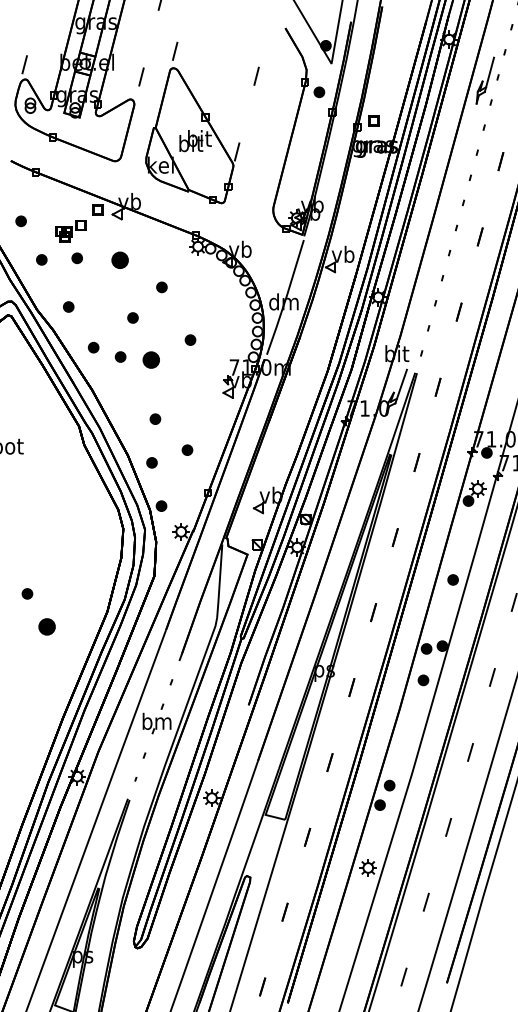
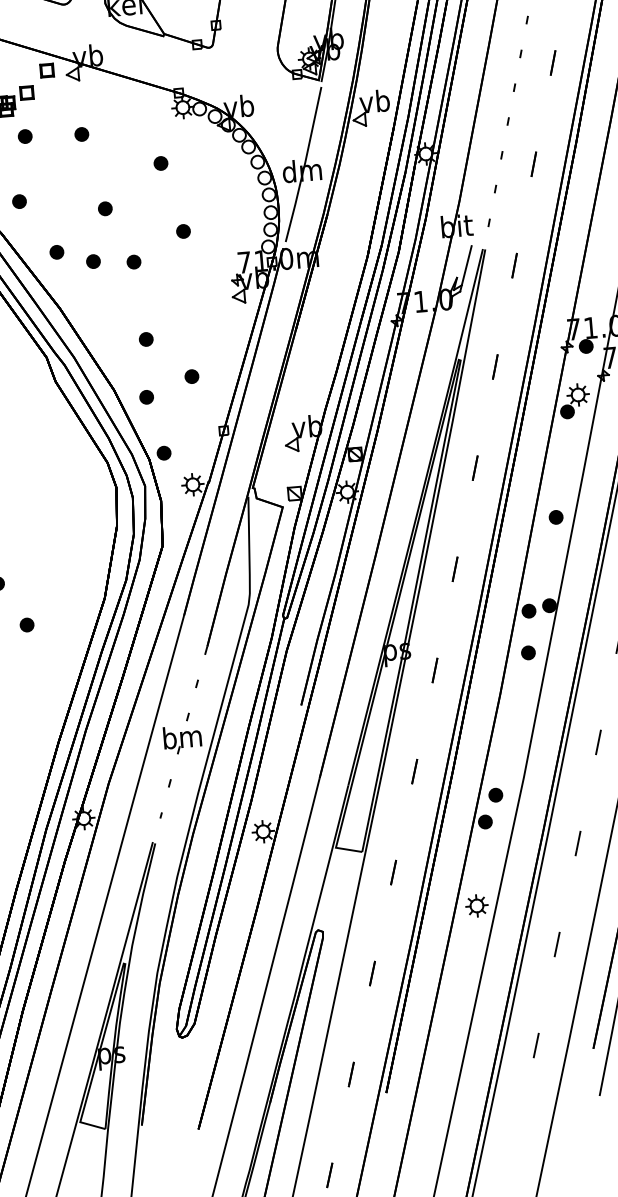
part: (119, 260) -> (81, 134), size x0.62
part: (161, 287) -> (160, 163), moved
part: (150, 359) -> (133, 261), size x0.62
part: (46, 626) -> (26, 624), size x0.62

